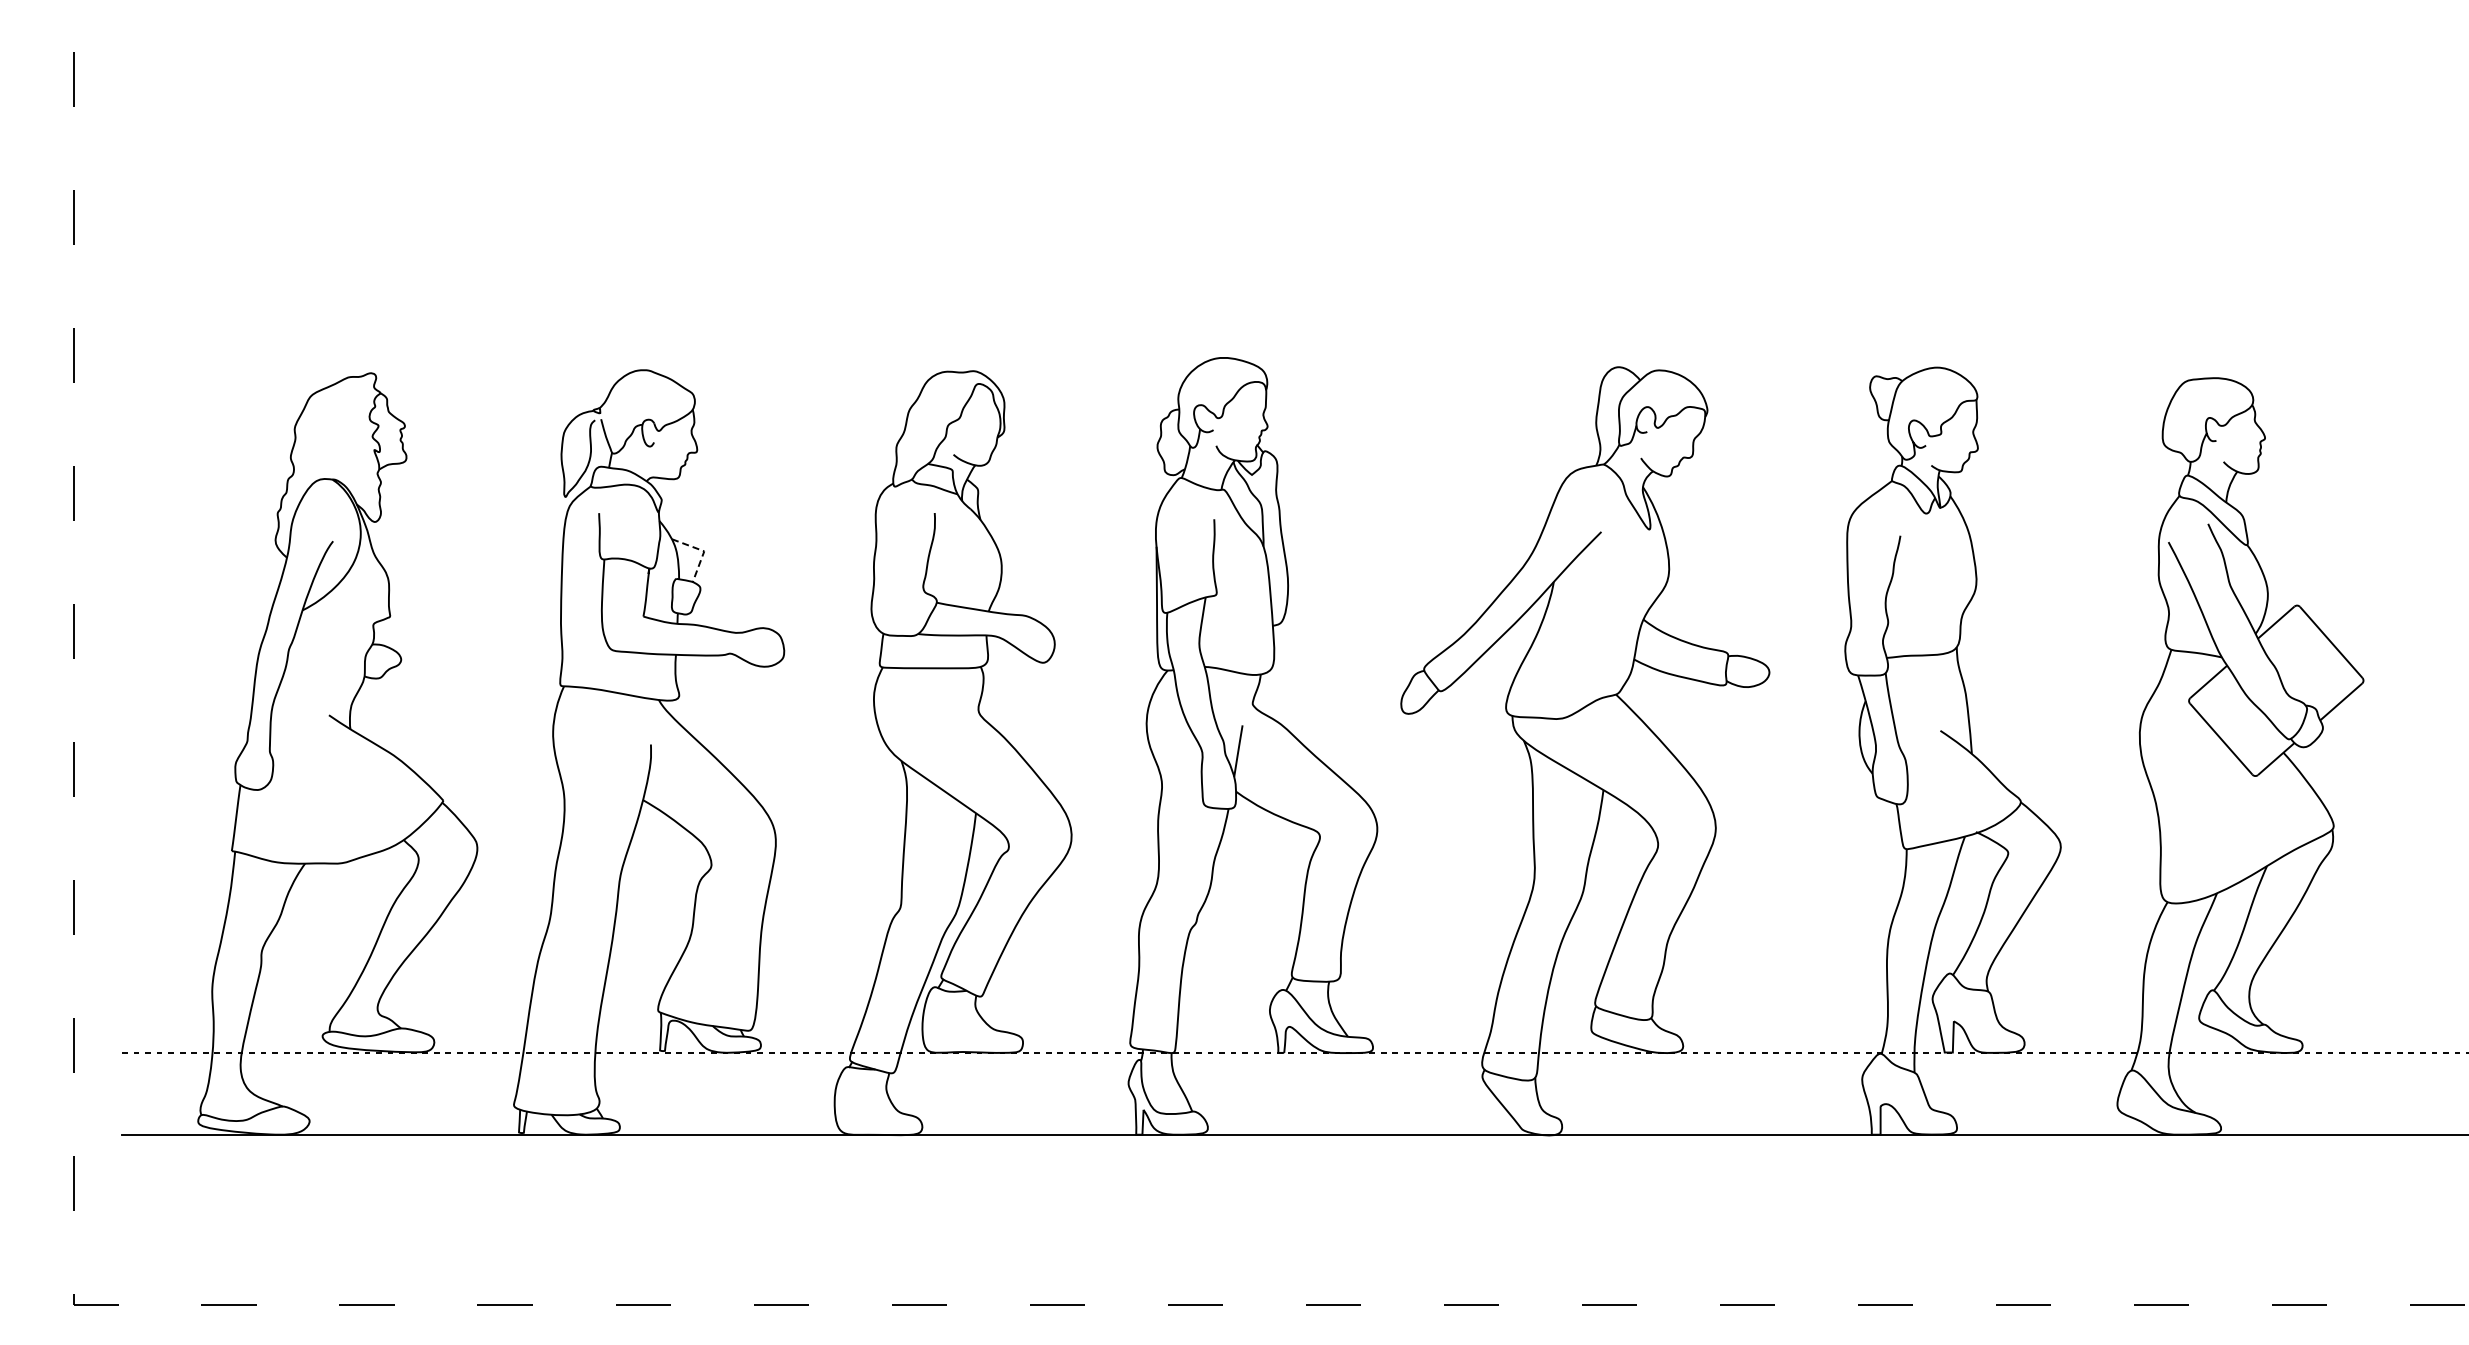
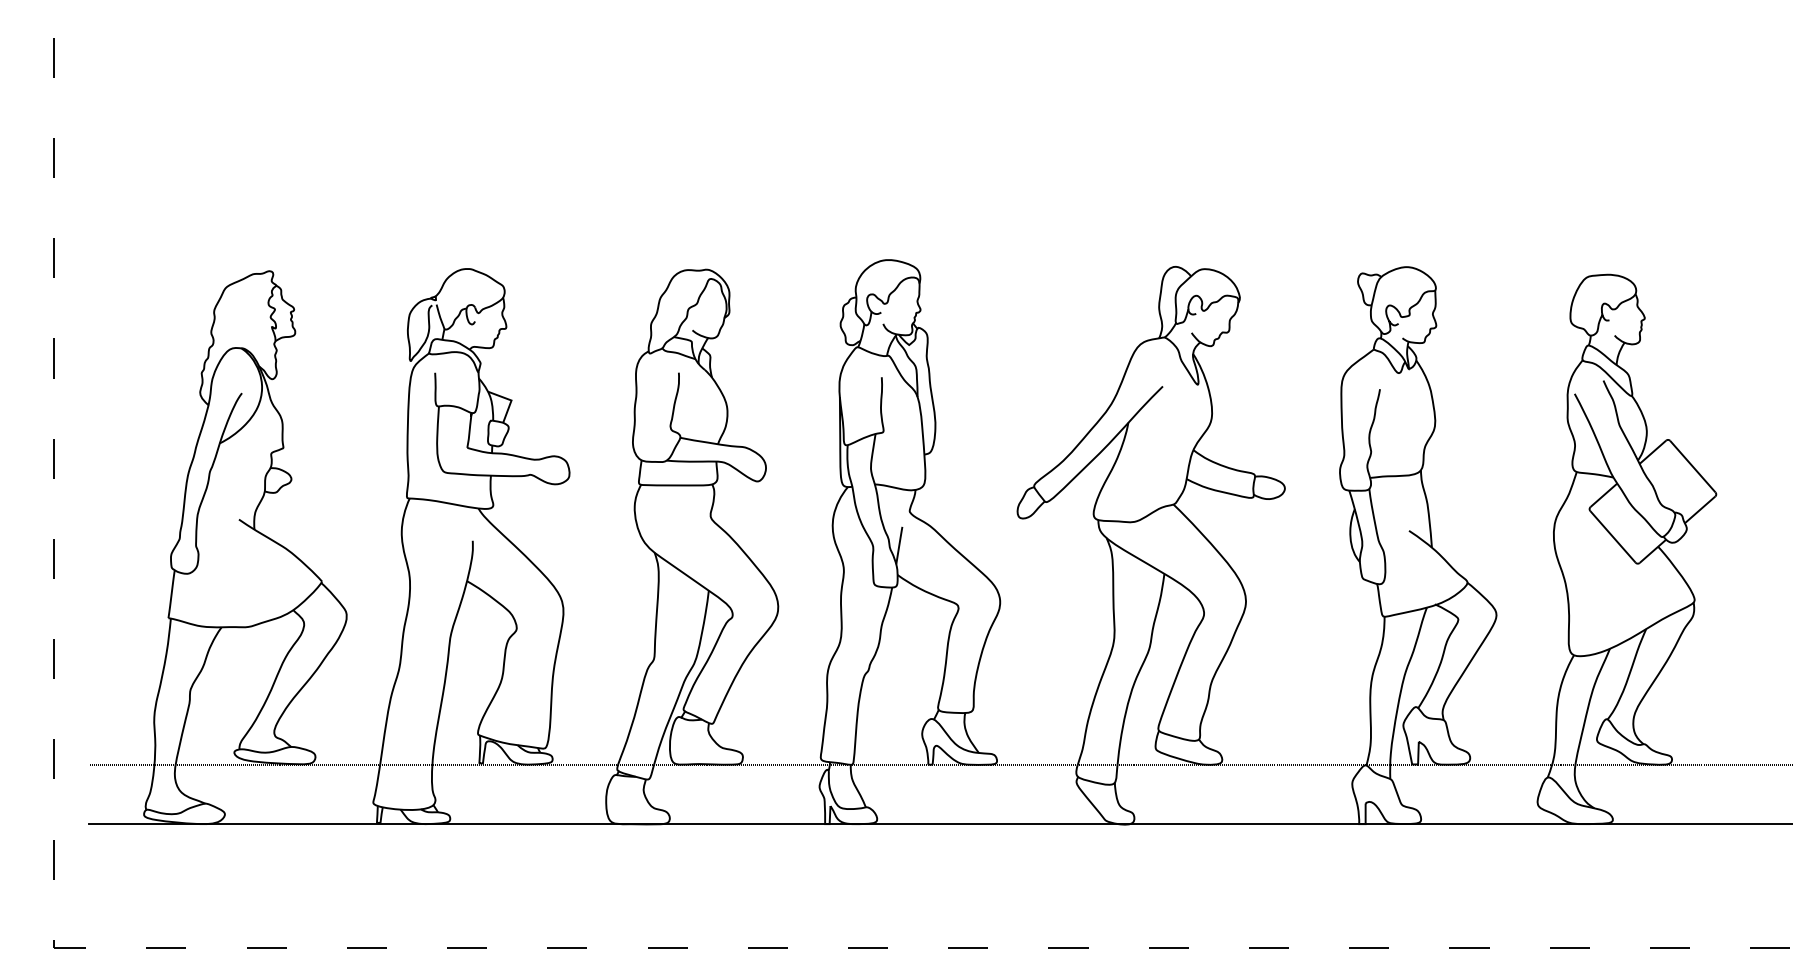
line: (704, 551) -> (511, 400), dashed -> solid

